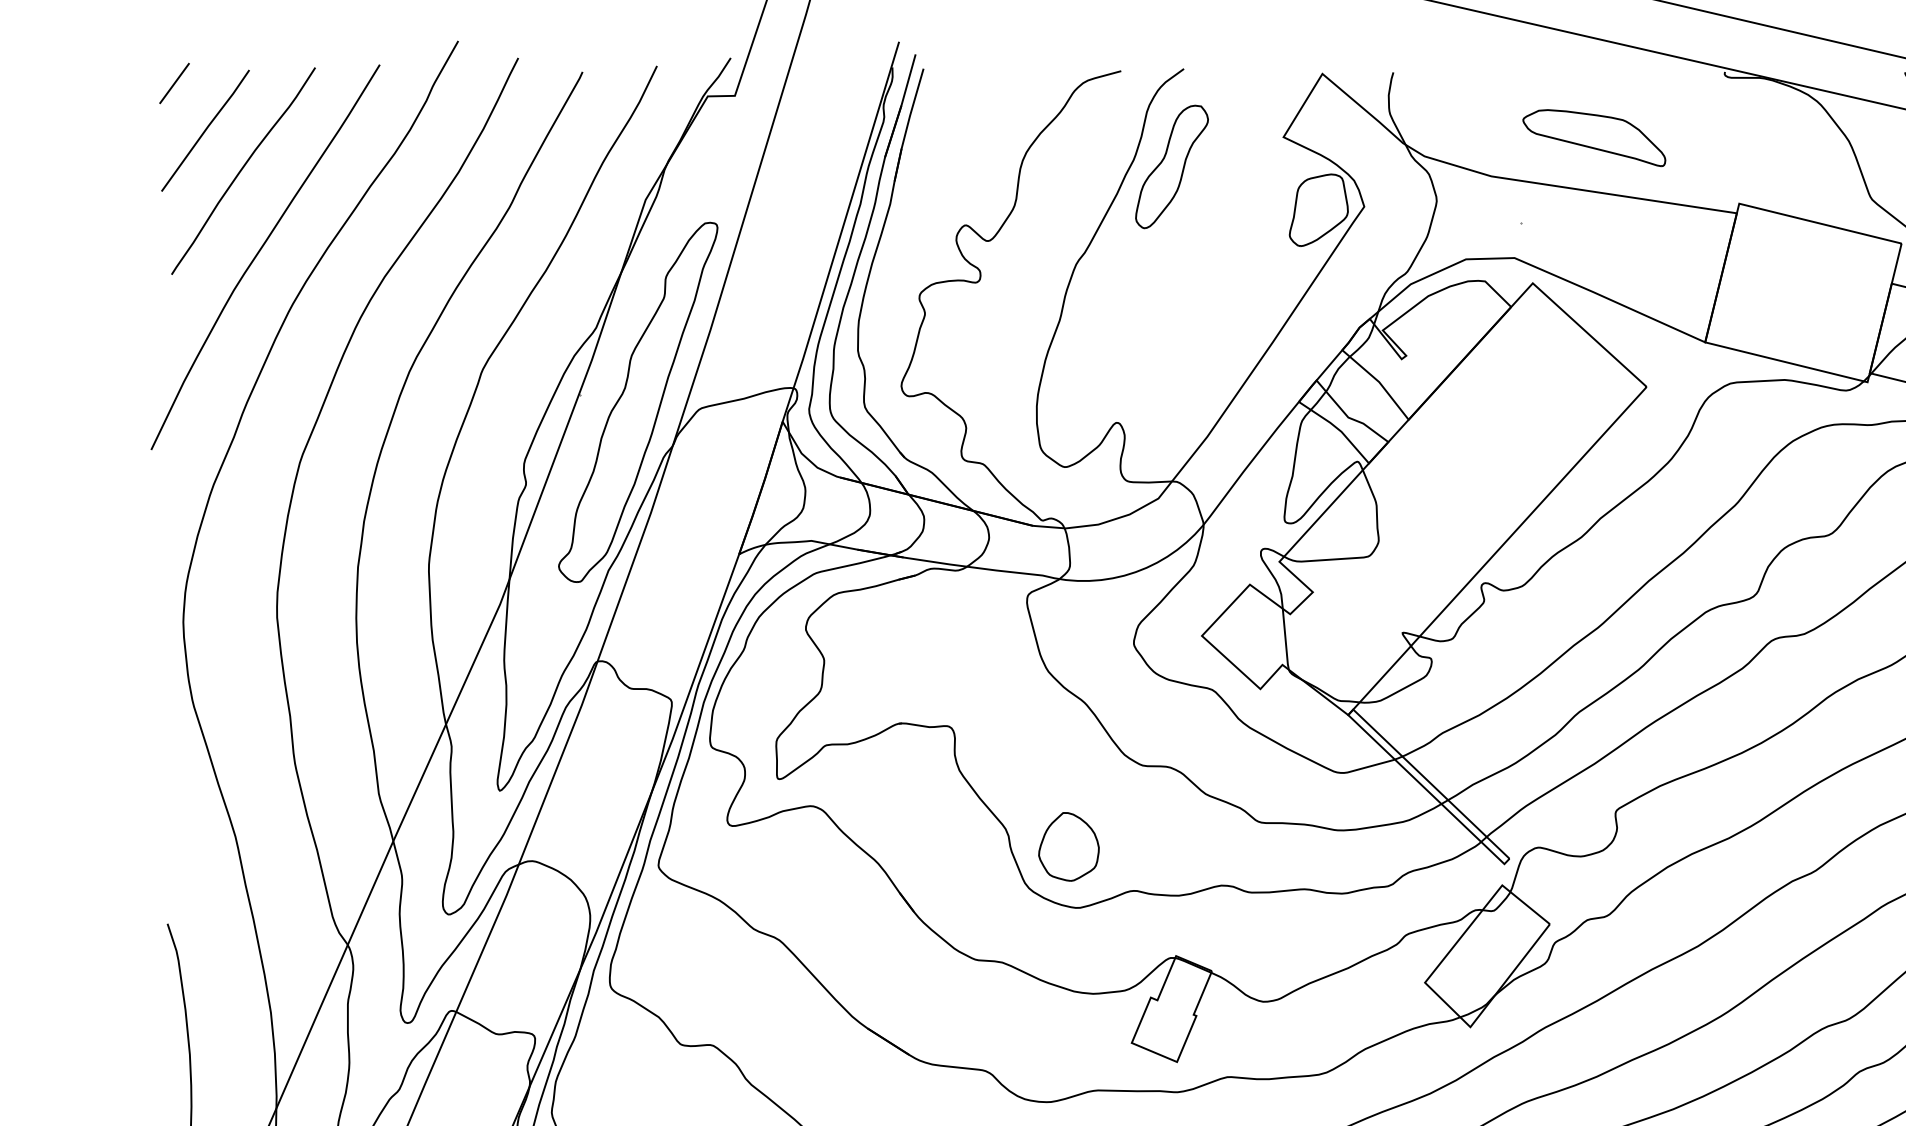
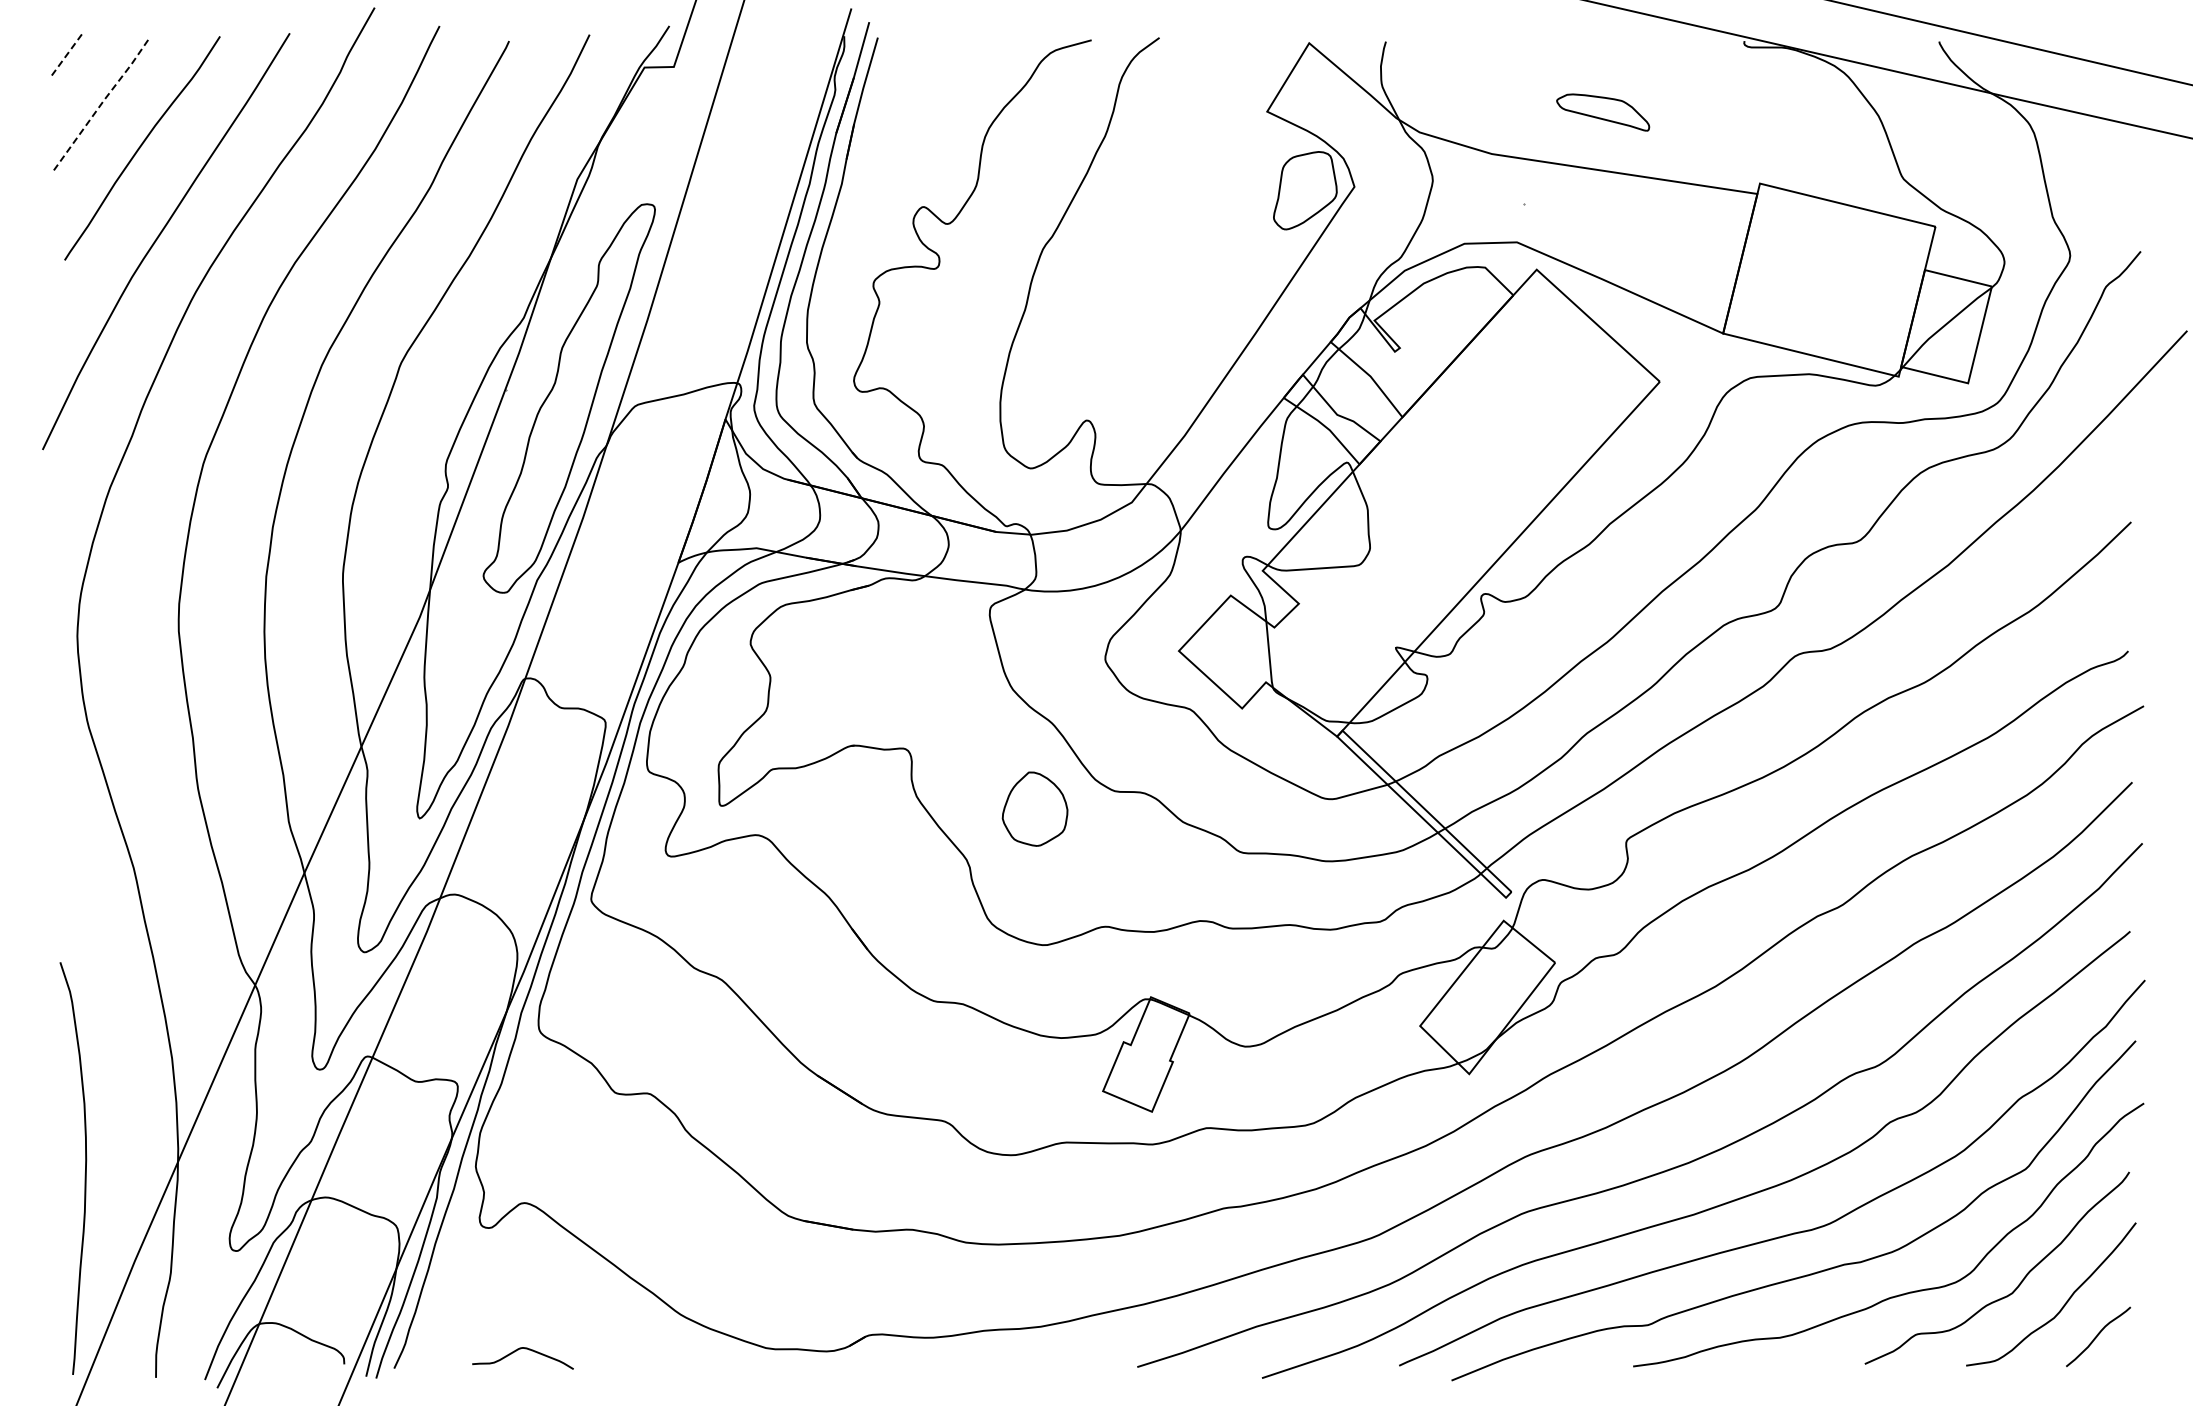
line: (175, 83) -> (68, 53), solid -> dashed
line: (205, 129) -> (101, 103), solid -> dashed
part: (1593, 137) -> (1602, 112), size x0.6
part: (1171, 166) -> (1146, 143), removed
part: (1068, 846) -> (1034, 808), moved

